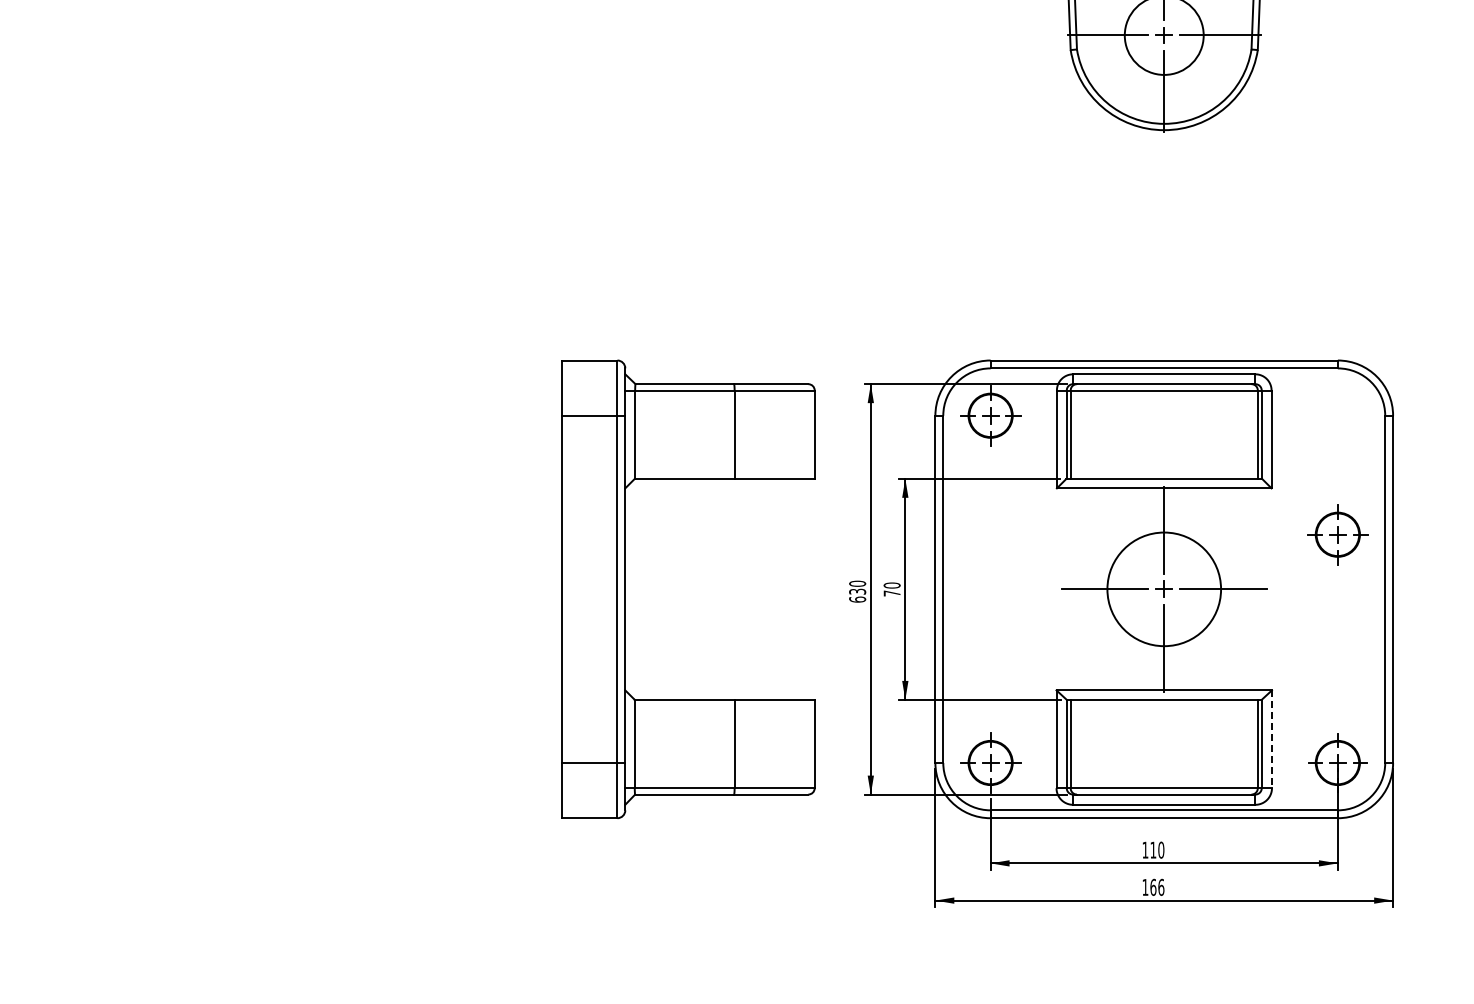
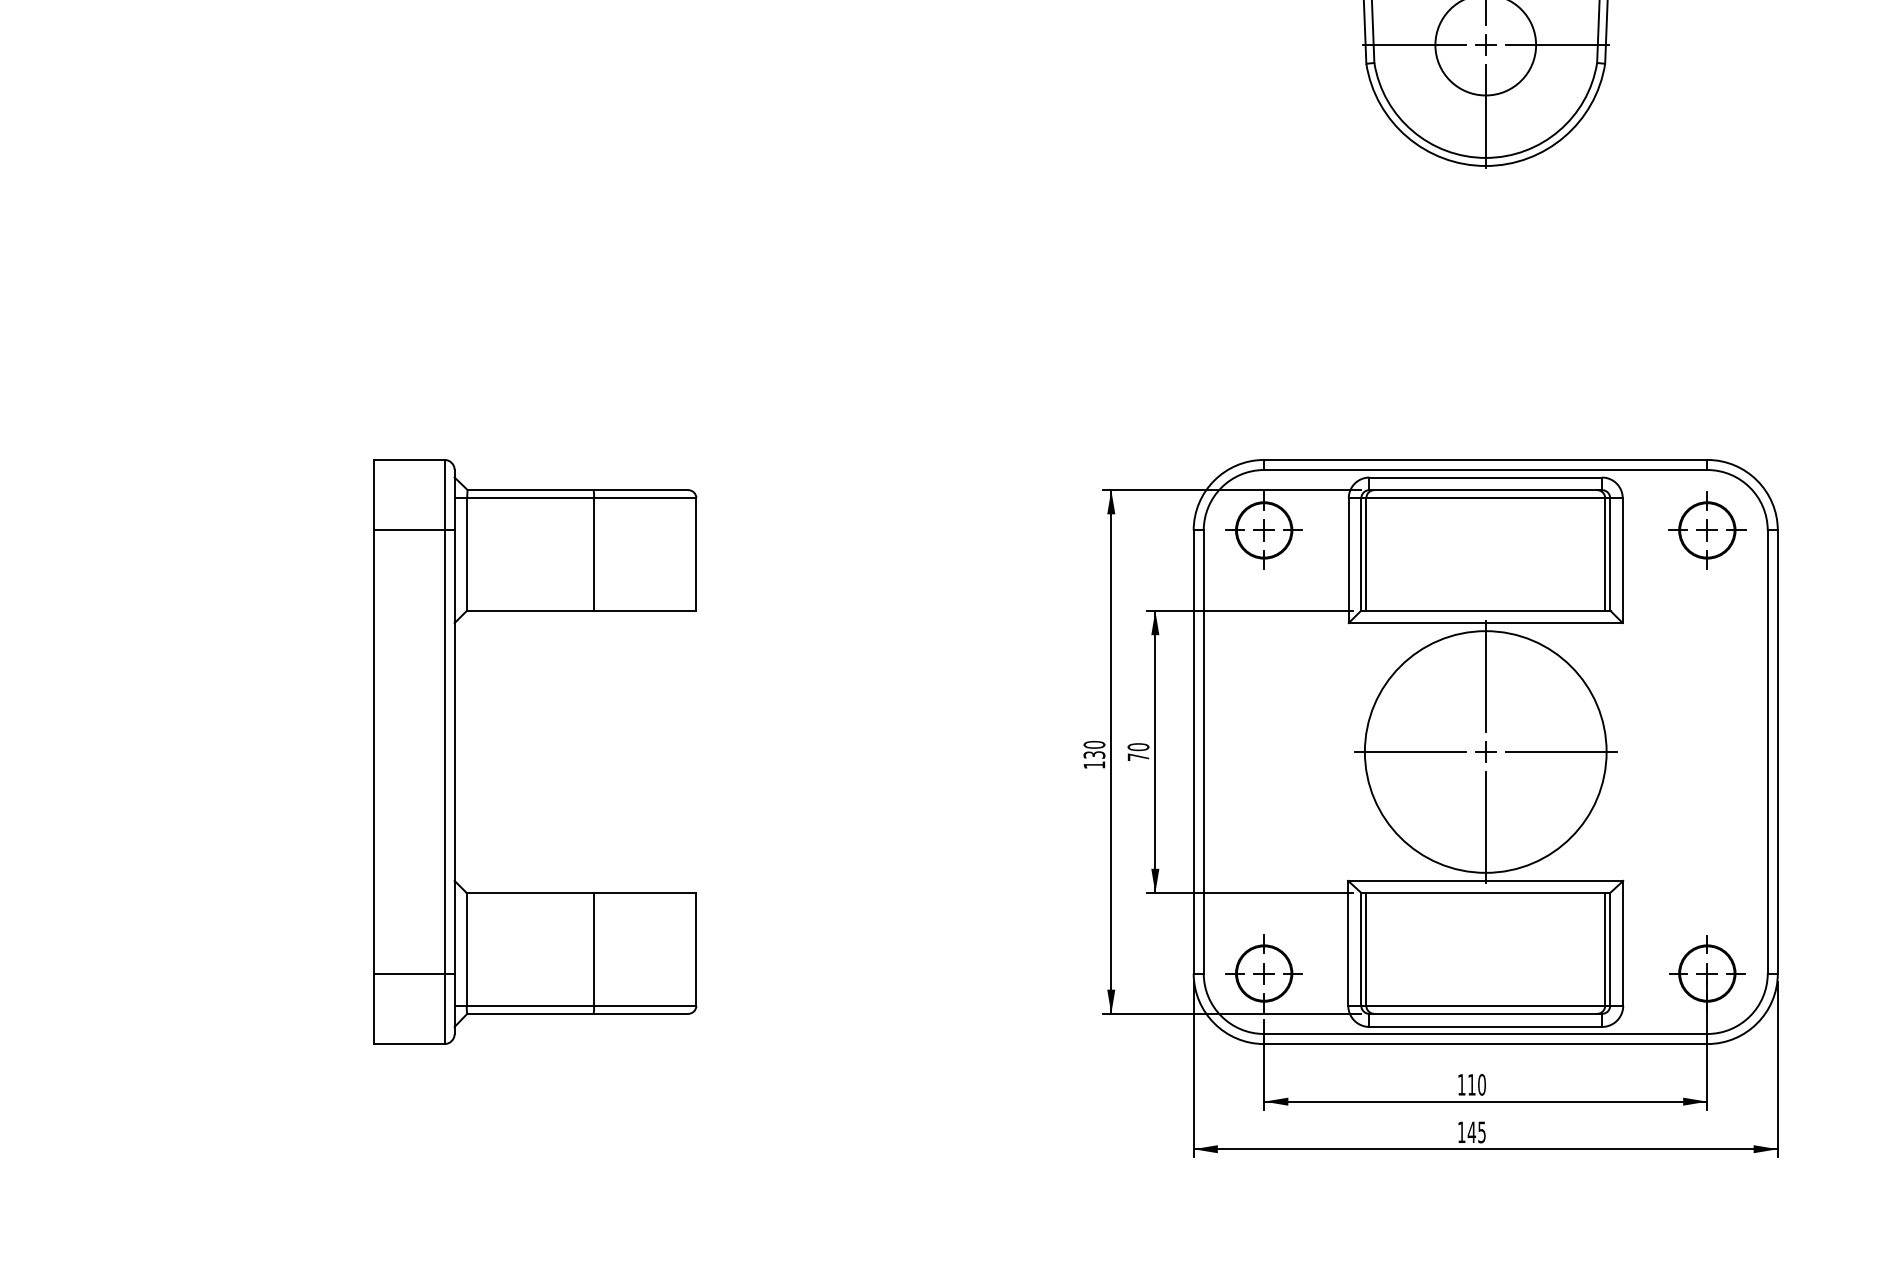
part: (1337, 534) -> (1706, 530), moved
part: (625, 588) -> (454, 750), moved
circle: (1163, 589) -> (1484, 752), size x1.67
text: (857, 599) -> (1094, 764), 630 -> 130
line: (1271, 739) -> (1622, 943), dashed -> solid
text: (1157, 886) -> (1477, 1131), 166 -> 145

